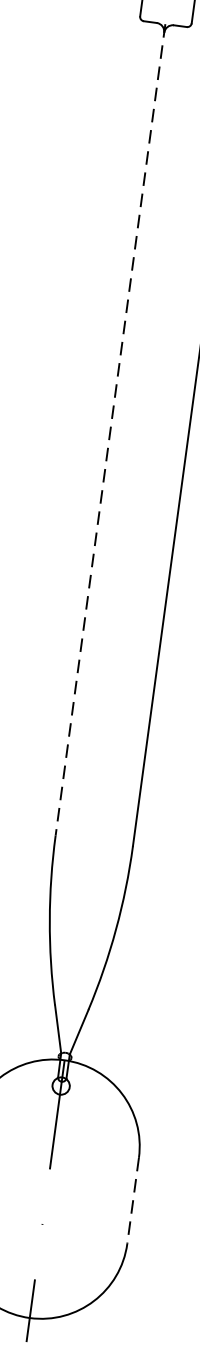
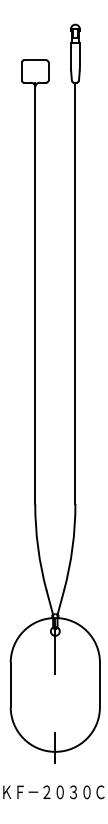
line: (110, 430) -> (35, 293), dashed -> solid
line: (132, 1201) -> (99, 685), dashed -> solid

